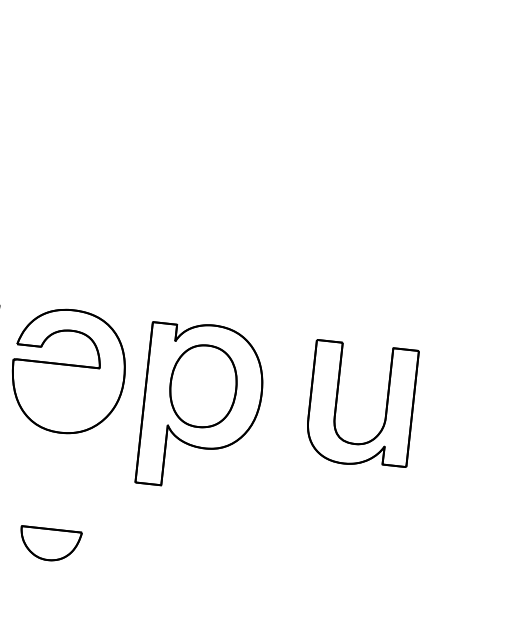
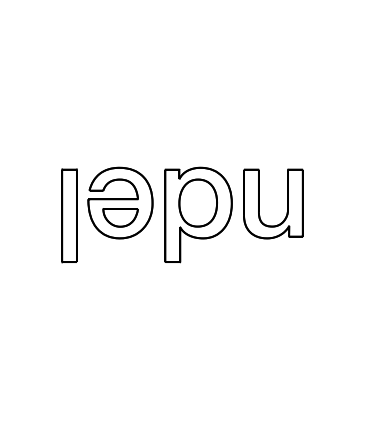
part: (337, 401) -> (259, 203), moved
part: (49, 544) -> (120, 217), moved

